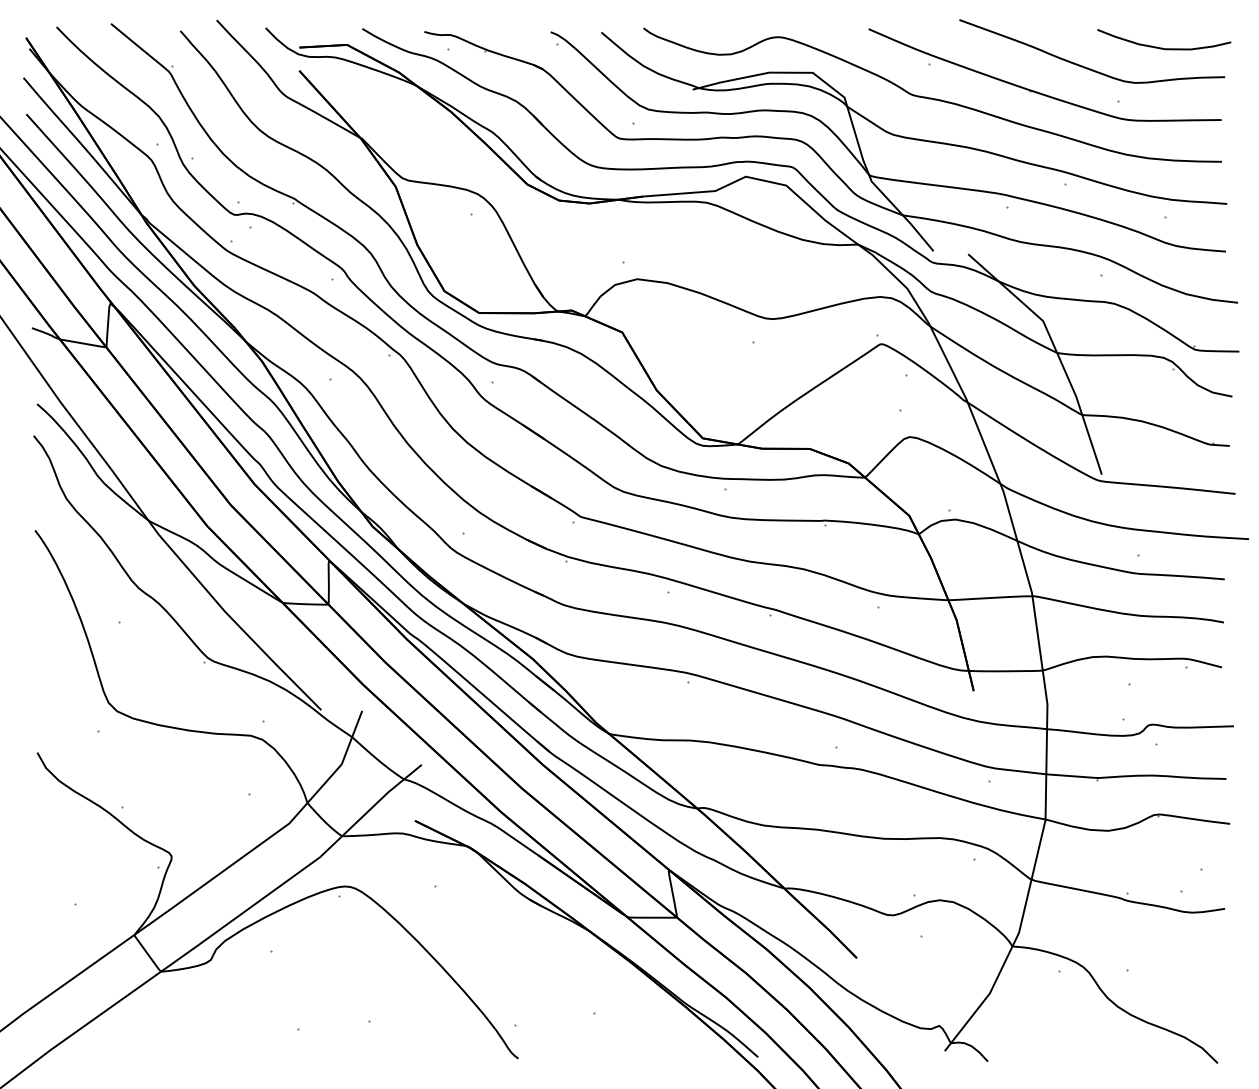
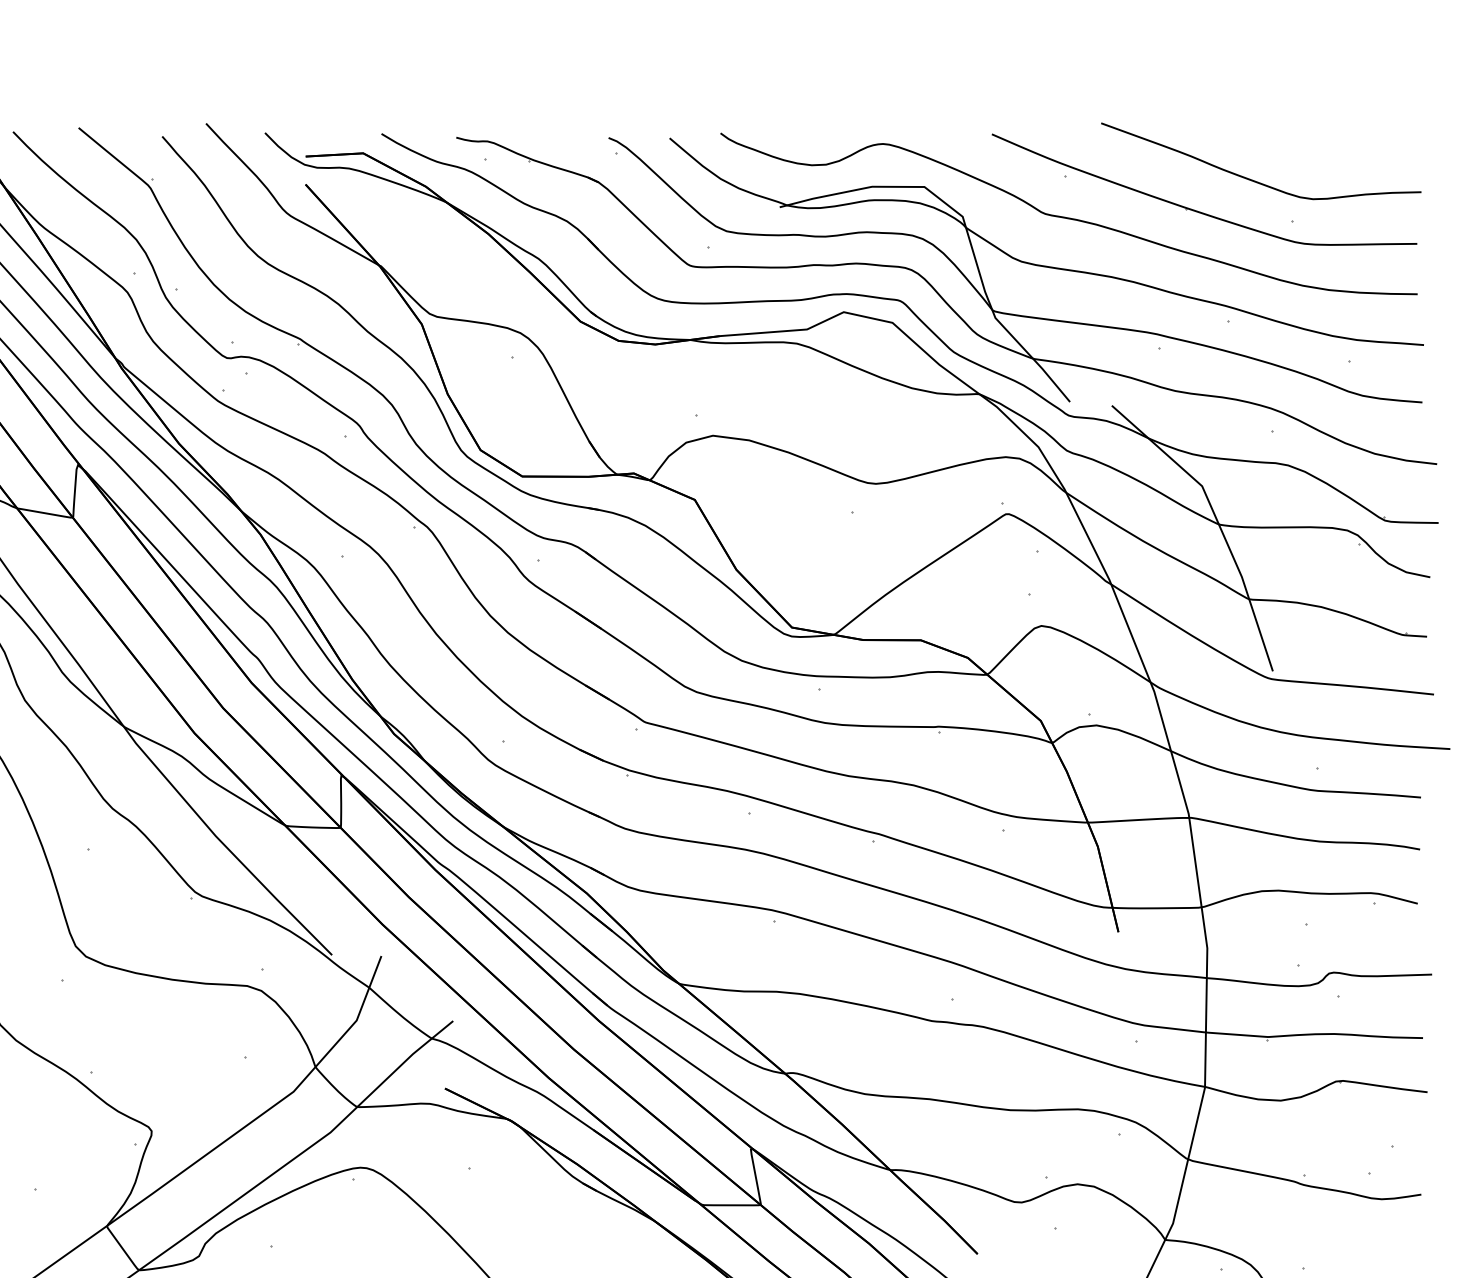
curve: (1162, 47) -> (1345, 156), removed

